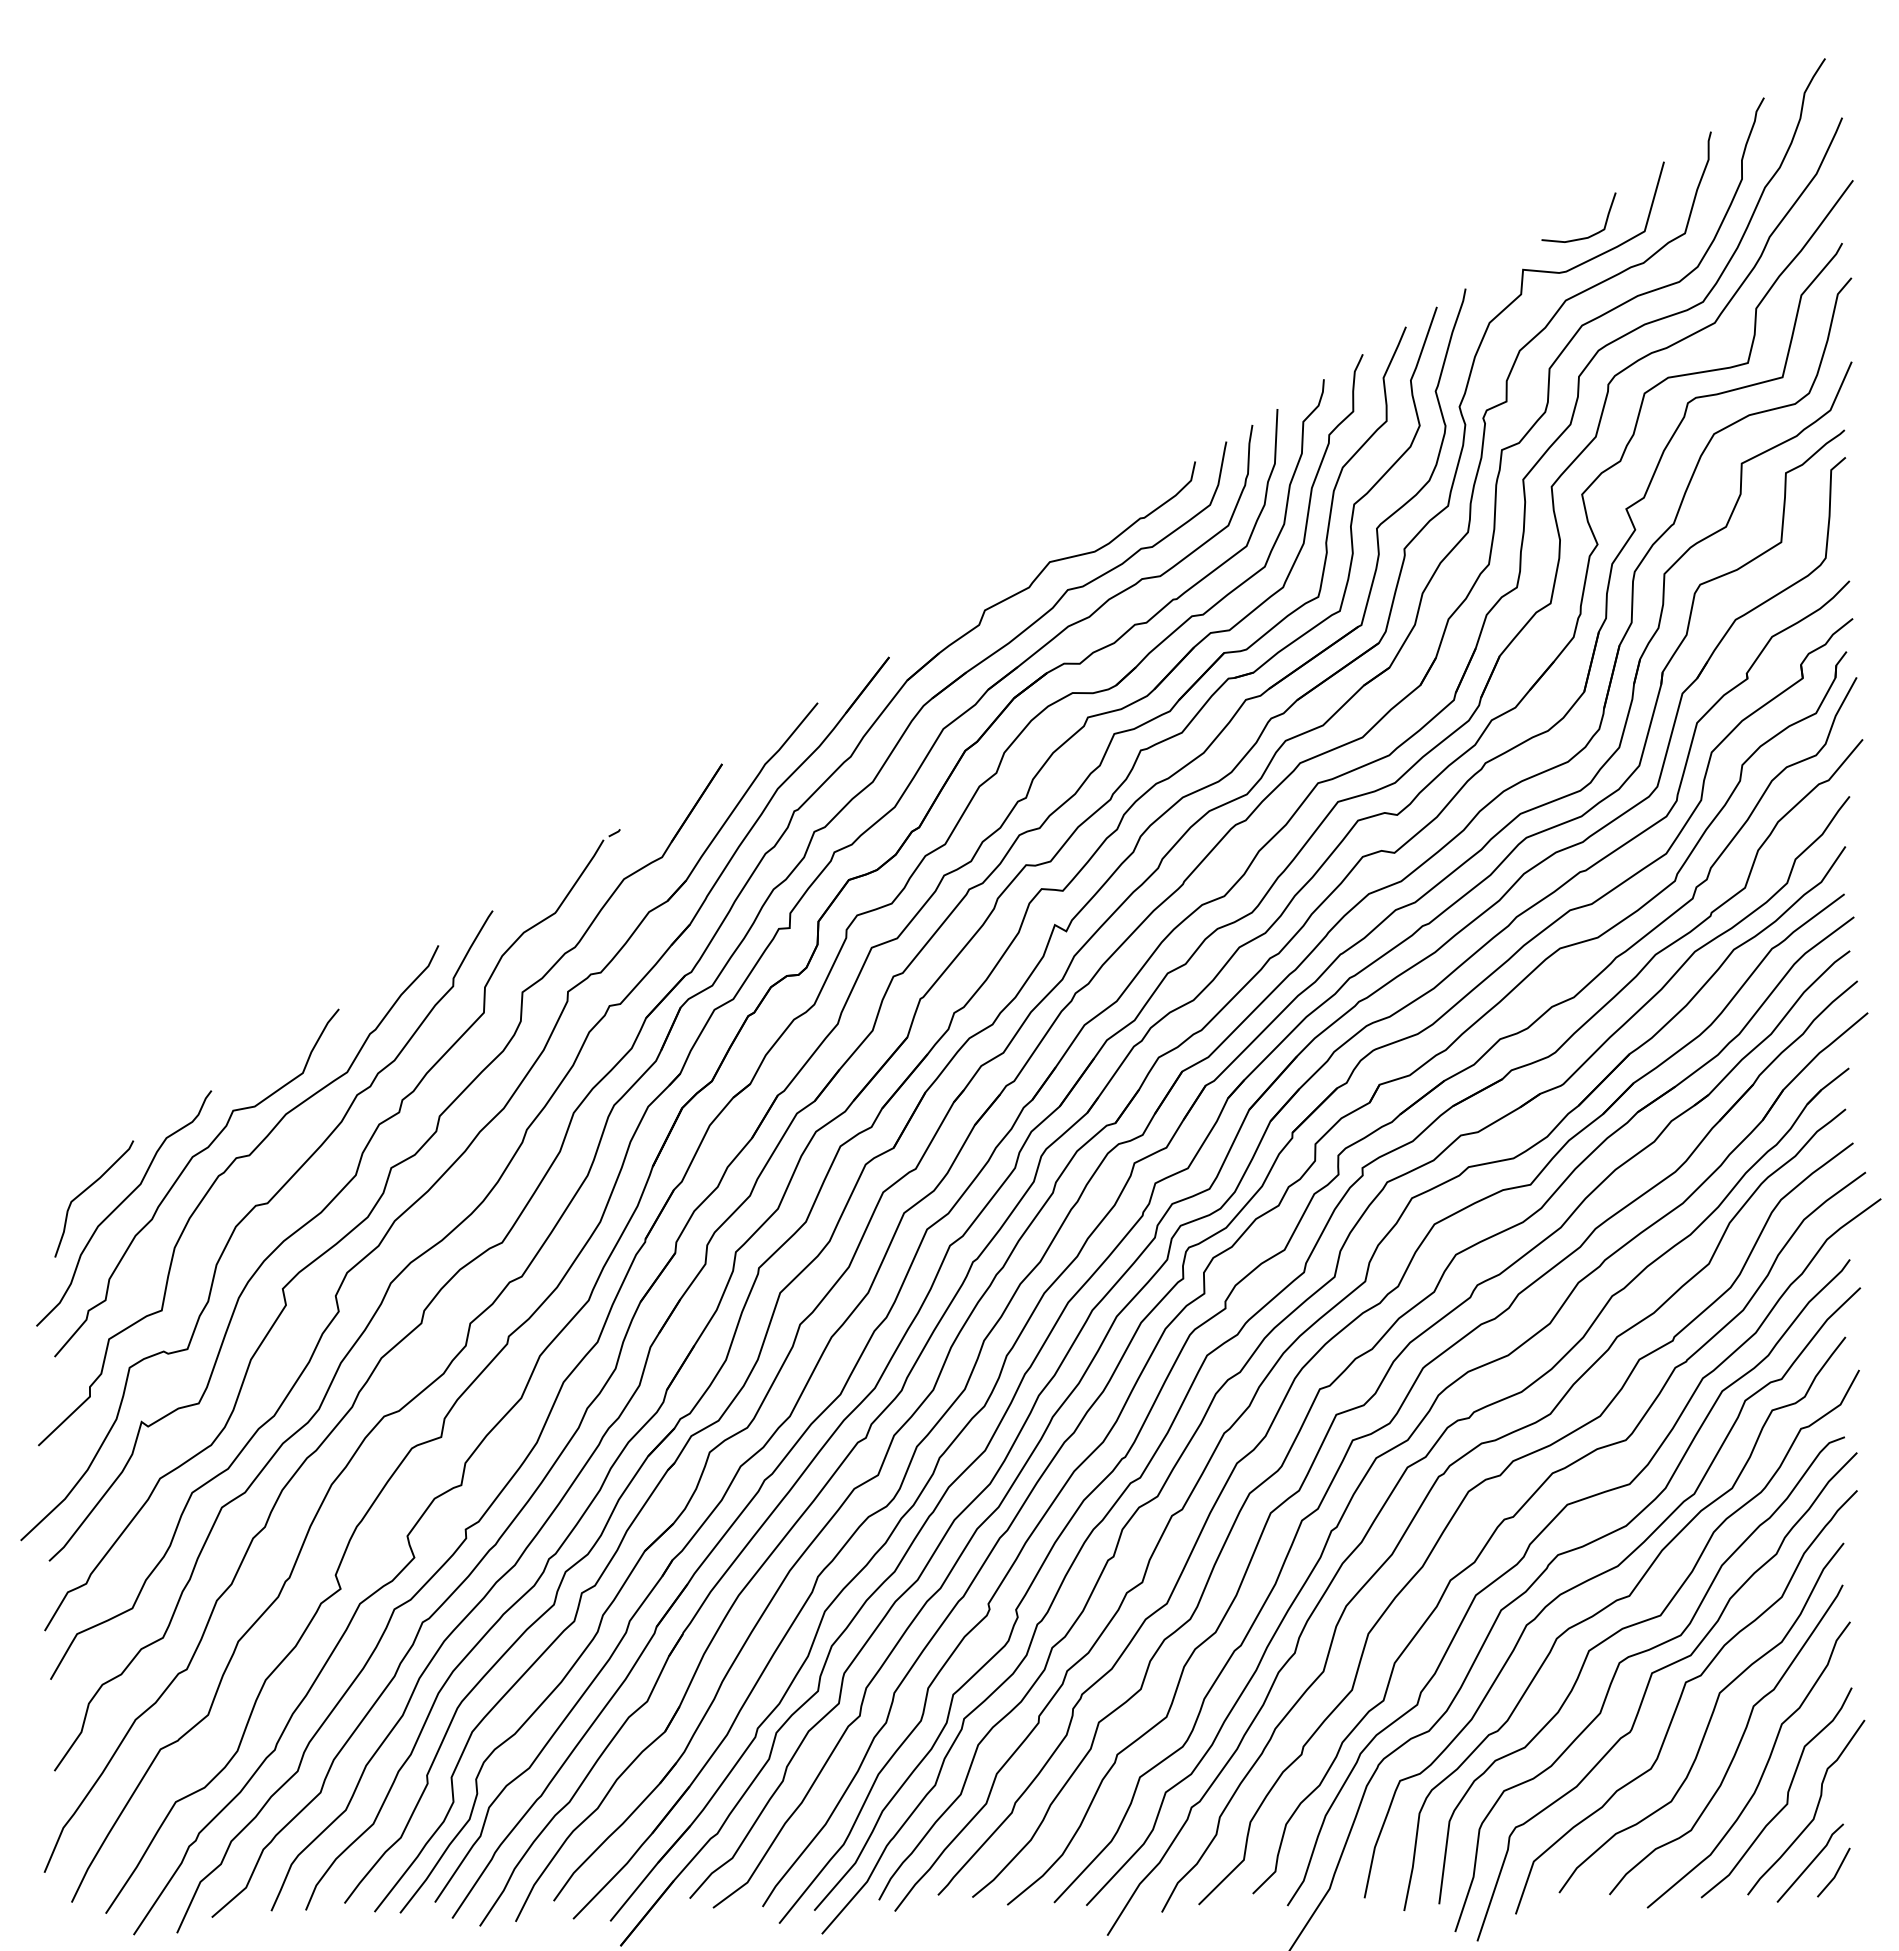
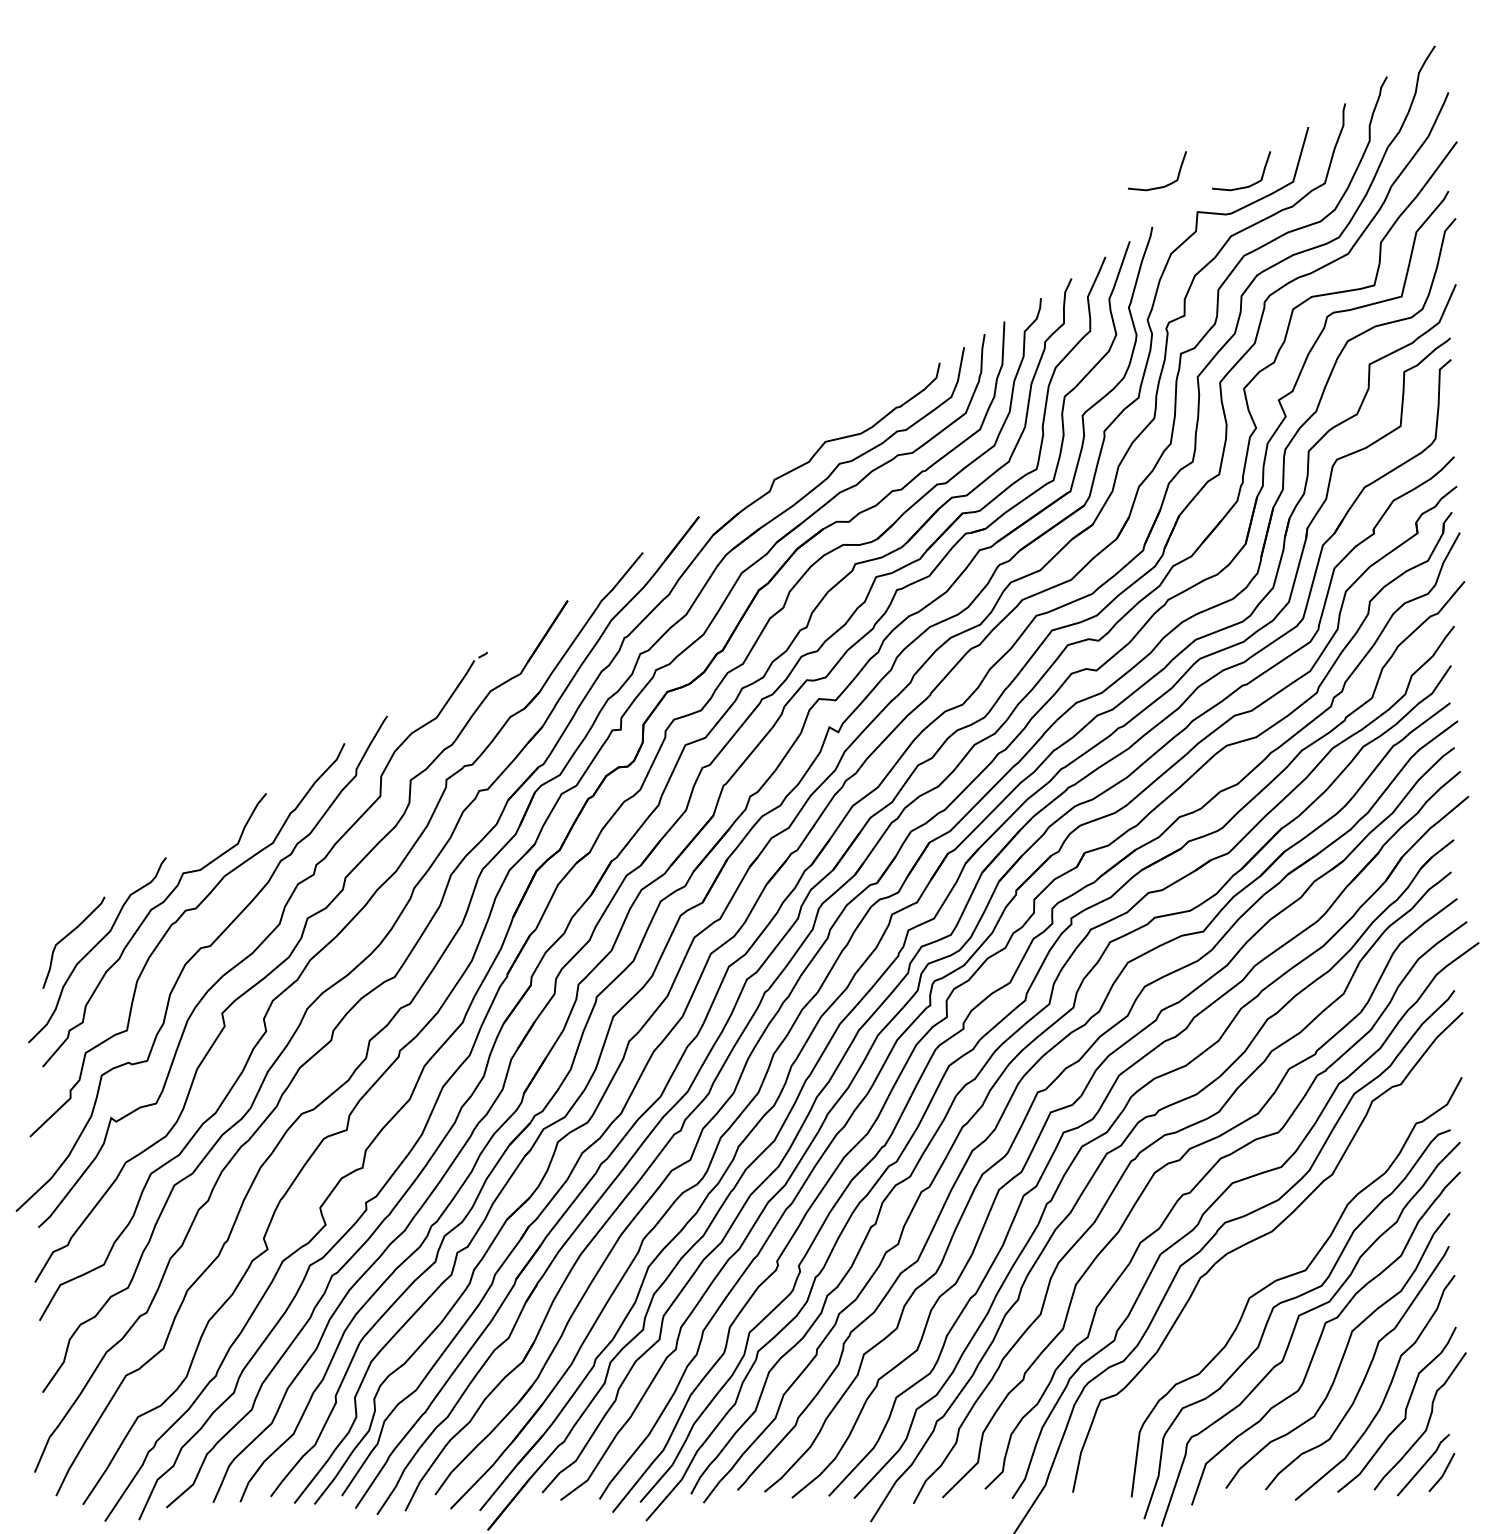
curve: (1475, 237) -> (1160, 186), added
curve: (1612, 1604) -> (1267, 1261), removed

